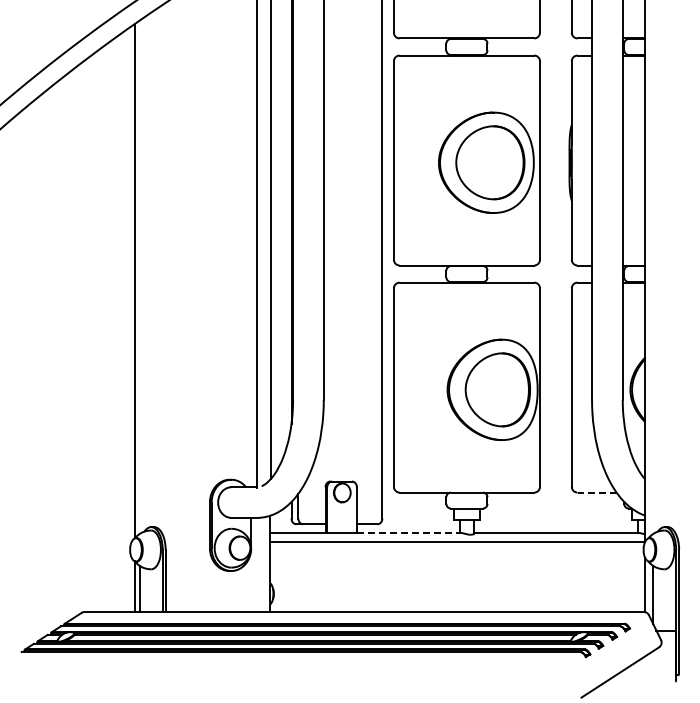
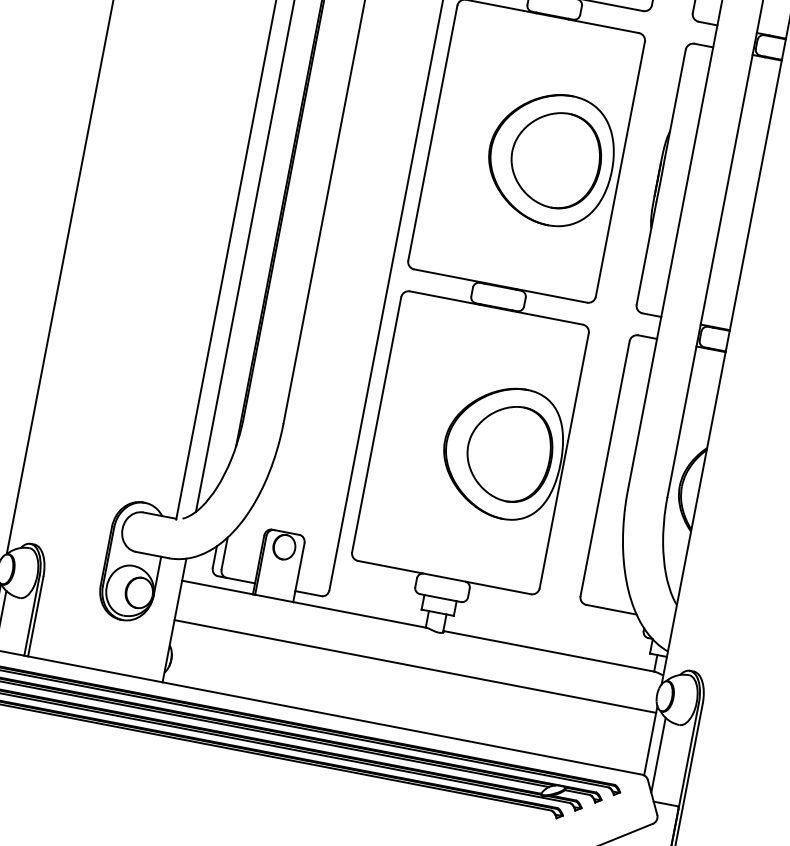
line: (597, 492) -> (612, 609), dashed -> solid
line: (408, 532) -> (359, 614), dashed -> solid
line: (457, 541) -> (414, 666), moved

